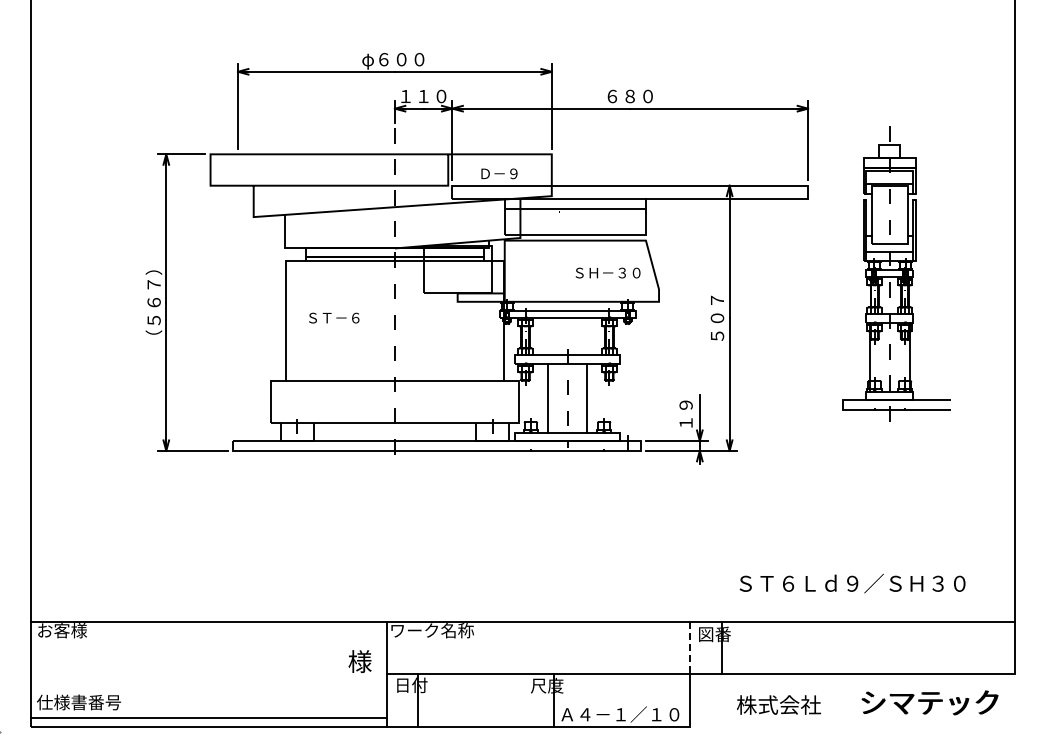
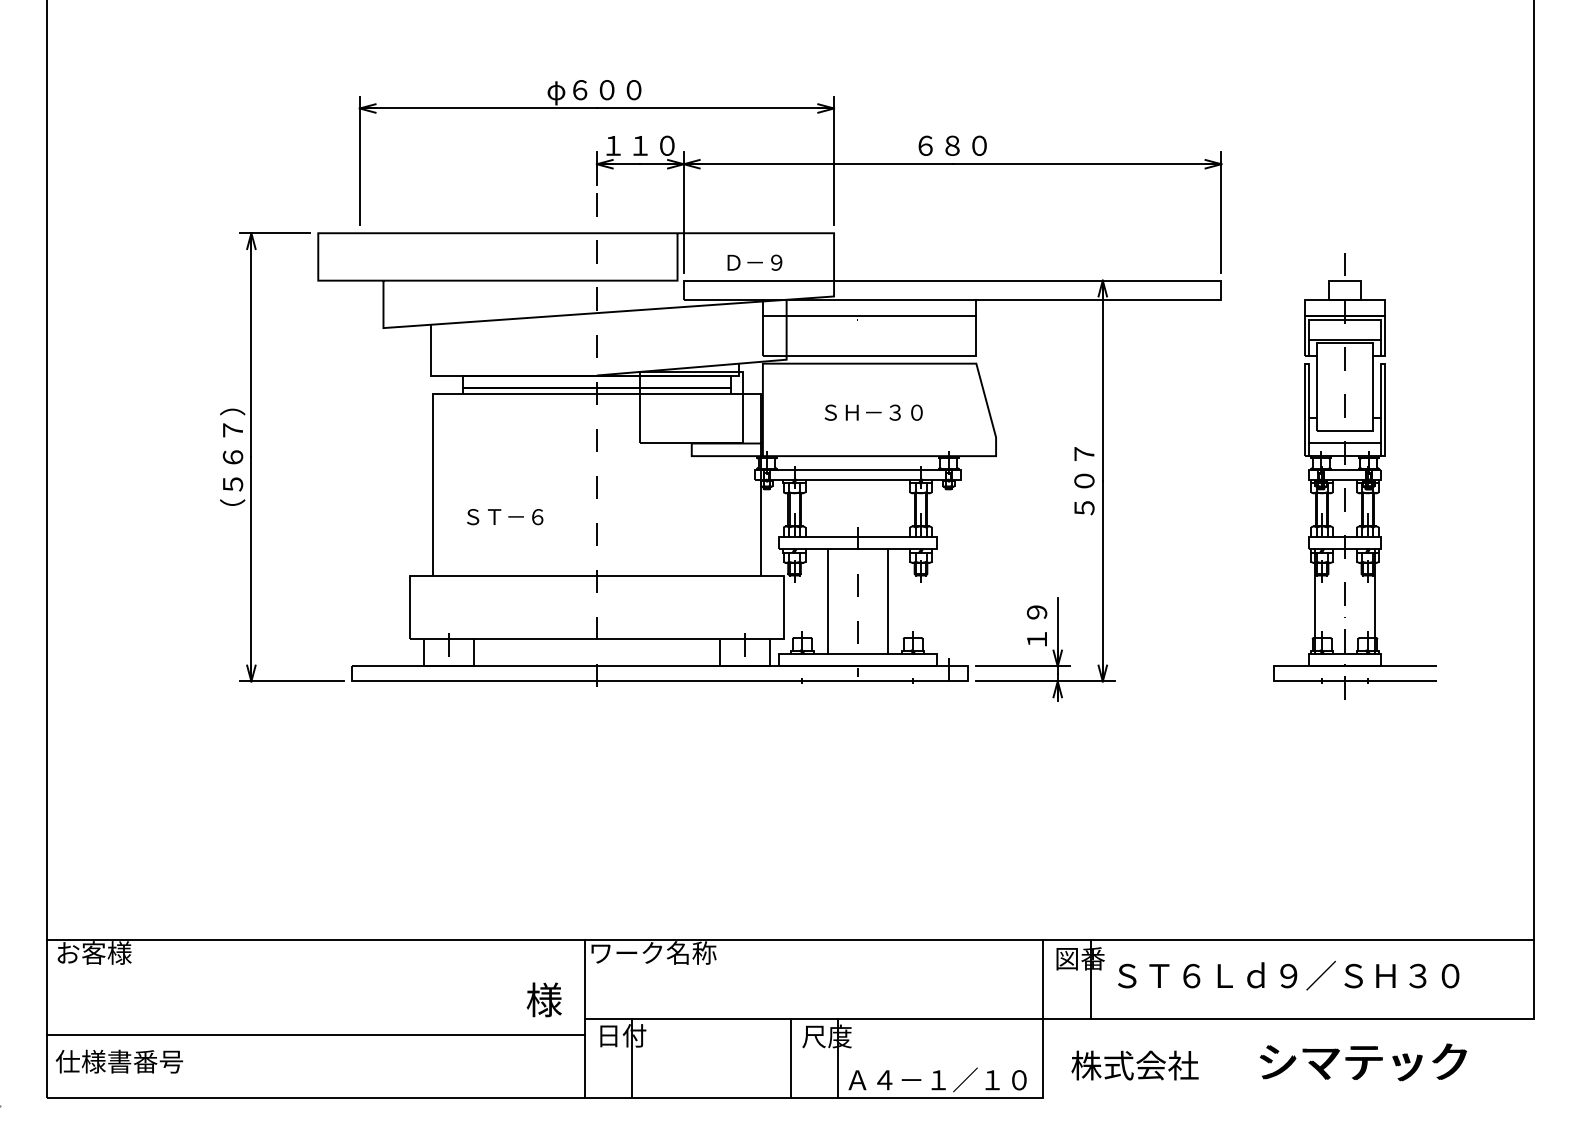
text: (607, 272) -> (872, 411), moved
part: (896, 273) -> (1355, 475), moved
text: (334, 317) -> (505, 516), moved
text: (852, 583) -> (1288, 975), moved
line: (690, 648) -> (1043, 980), dashed -> solid
line: (523, 700) -> (791, 1058), added
text: (867, 702) -> (1268, 1061), moved
line: (209, 717) -> (316, 1034), moved

